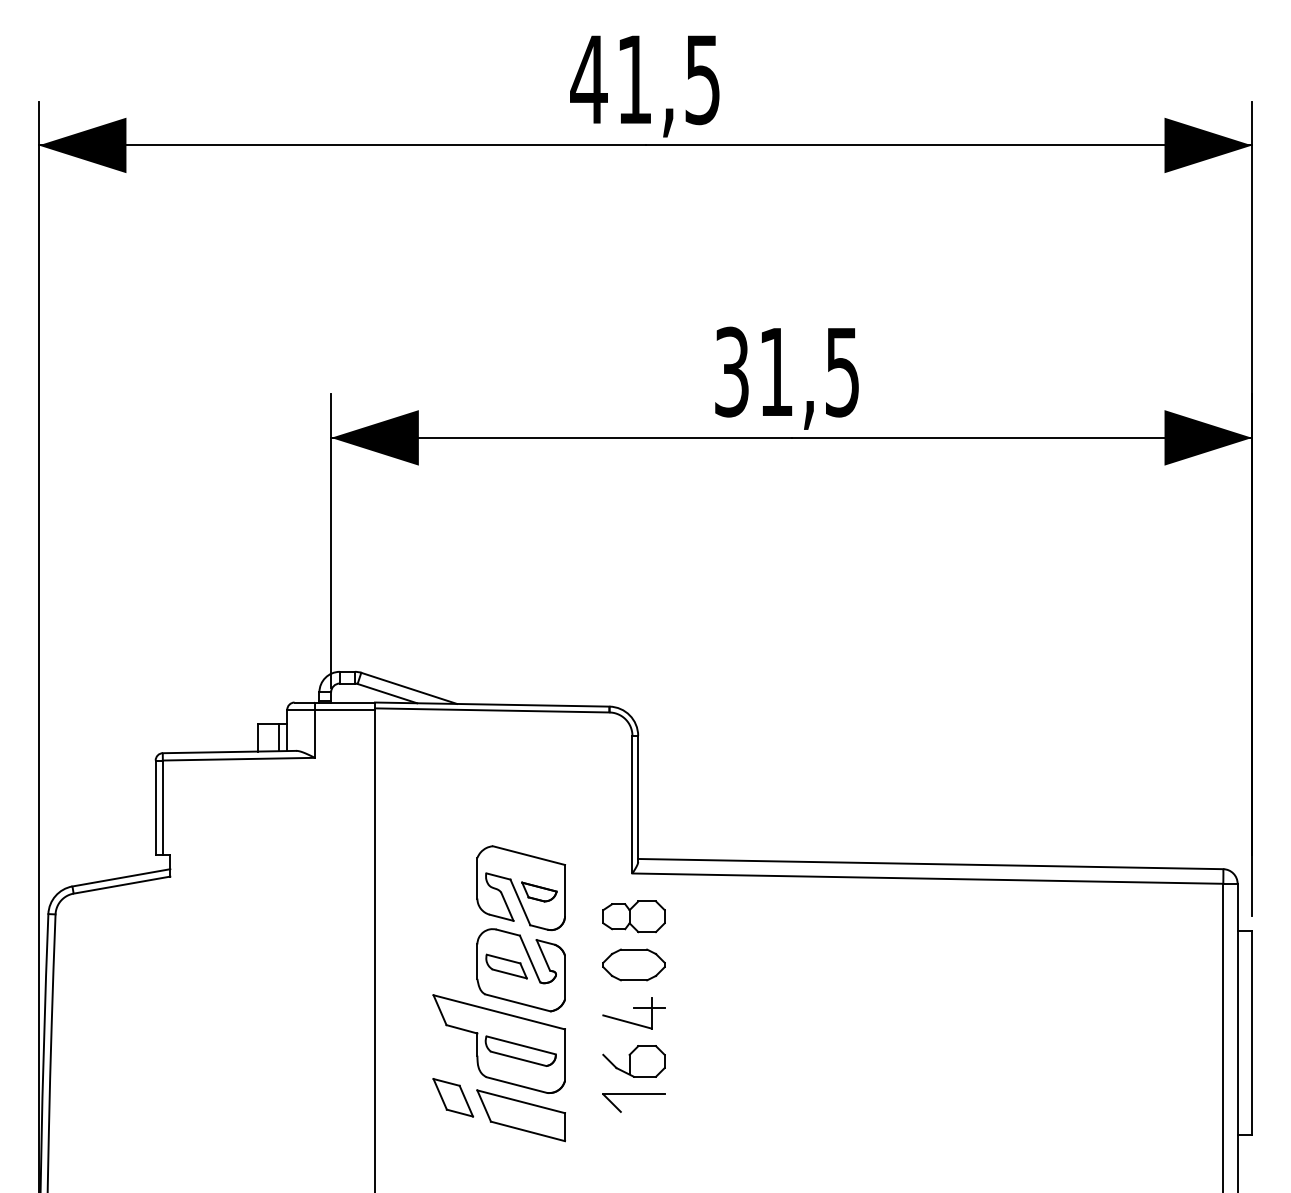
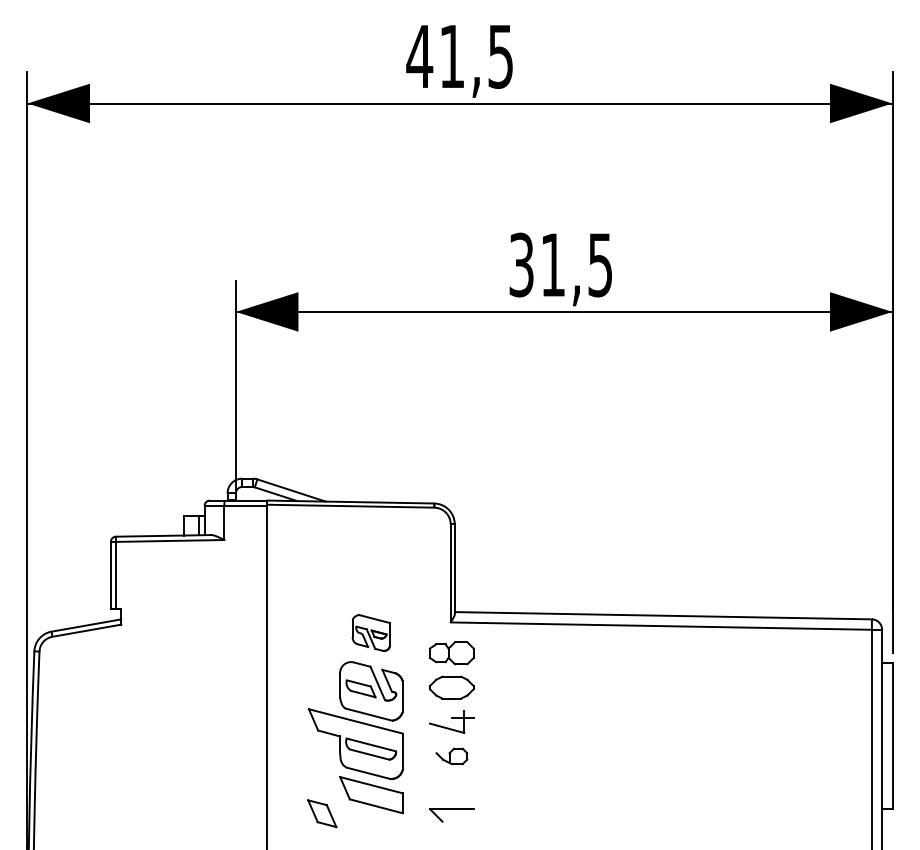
part: (520, 888) -> (370, 633), size x0.6
part: (633, 1061) -> (451, 756), size x0.7
part: (633, 1094) -> (451, 809), moved
part: (453, 1097) -> (322, 813), moved

